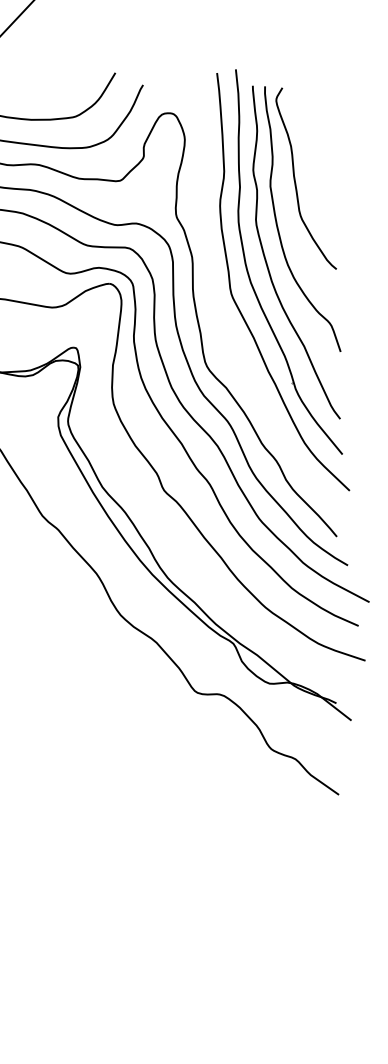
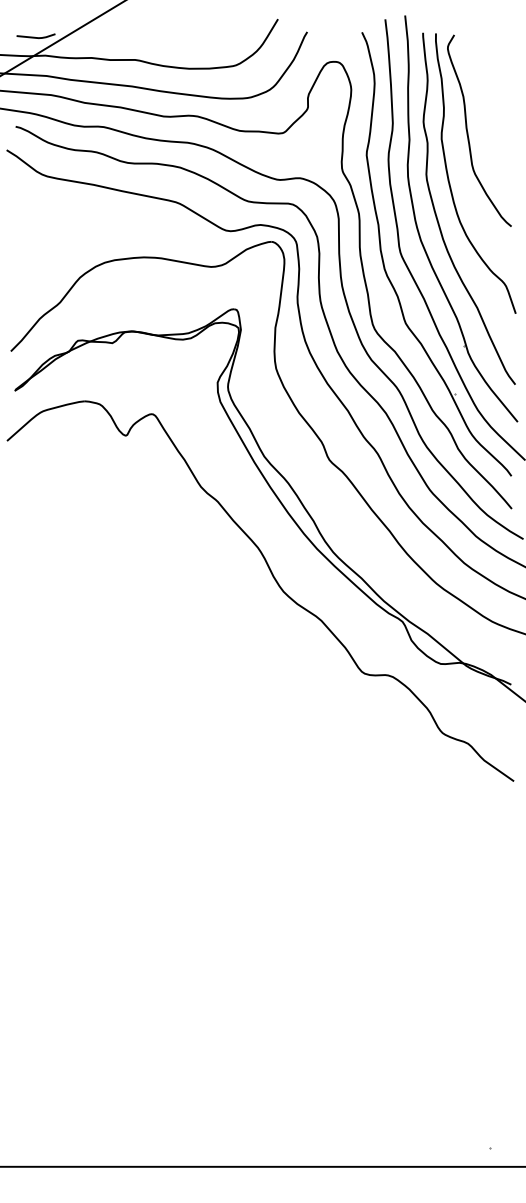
part: (221, 317) -> (389, 277), added

